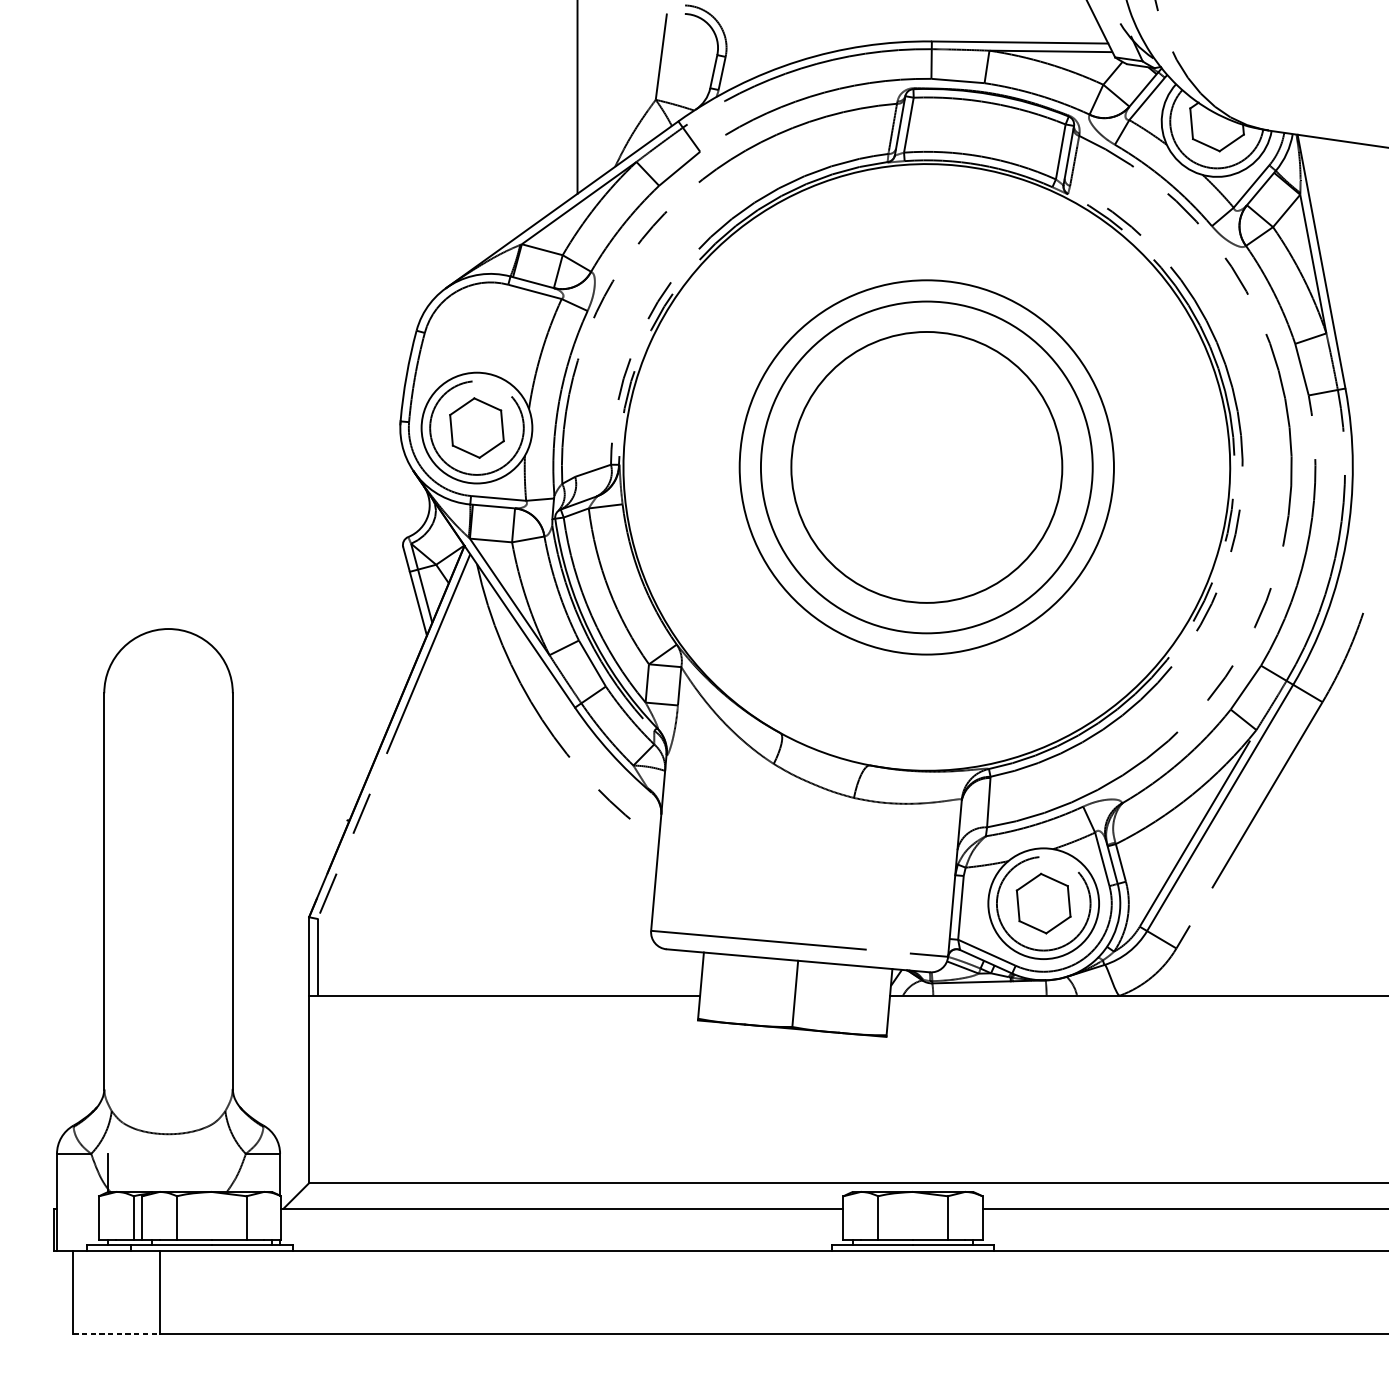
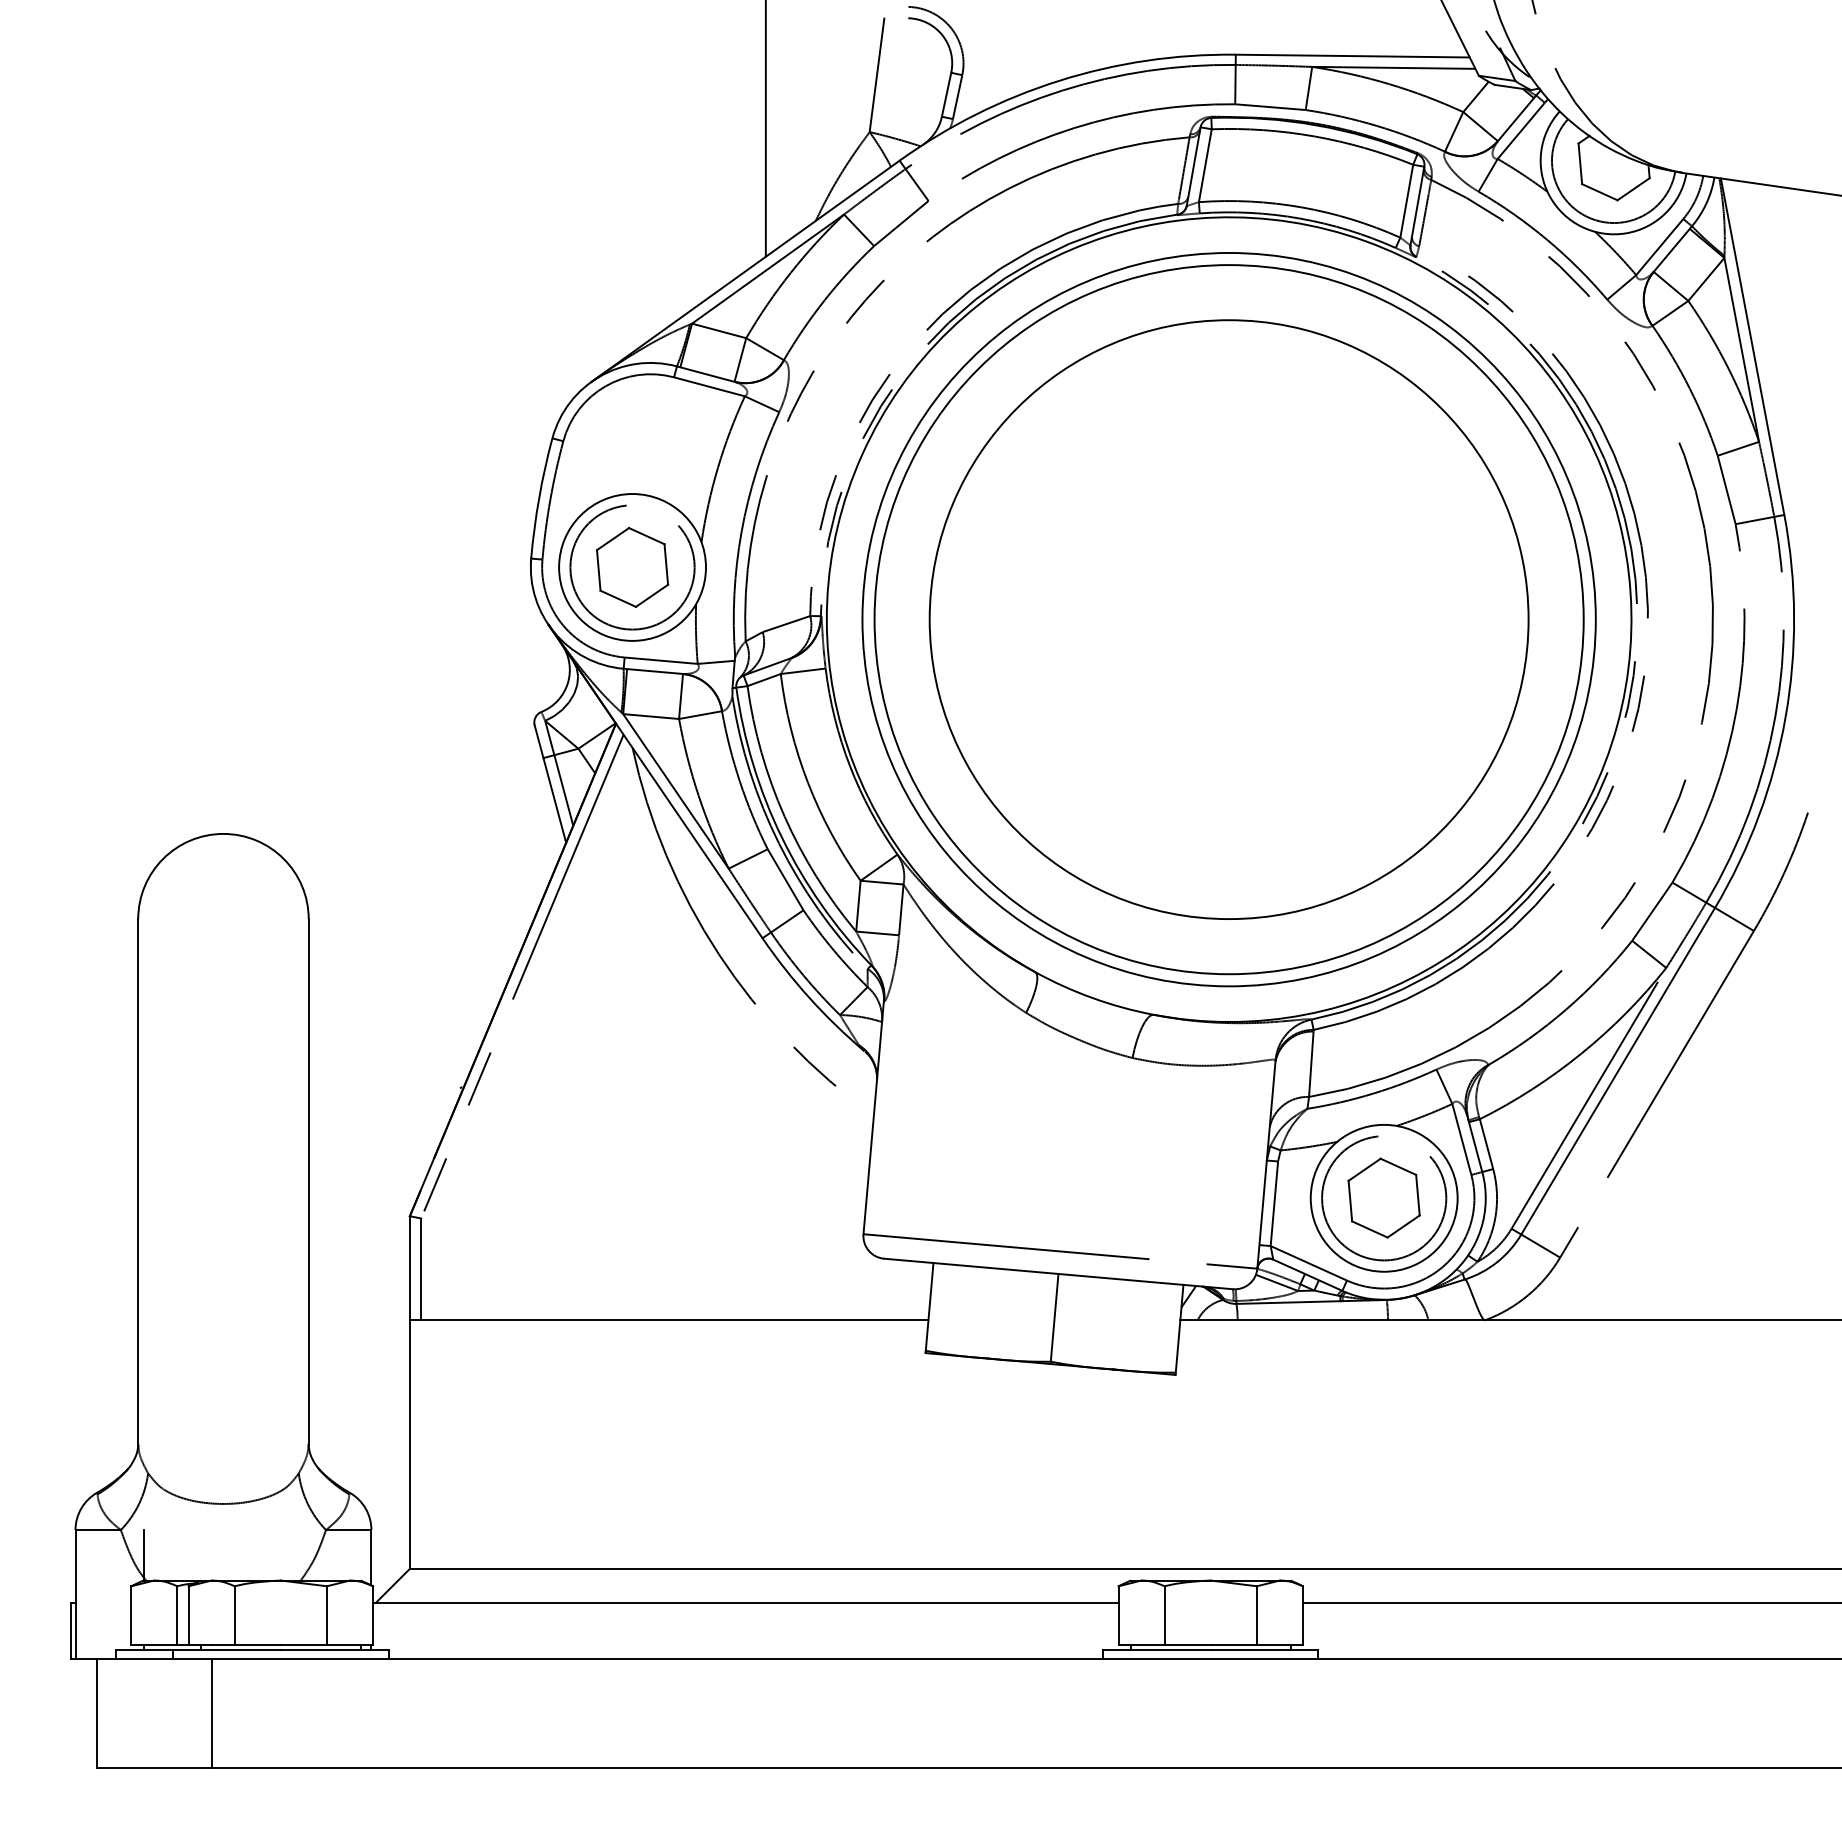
circle: (926, 467) -> (1228, 619), size x1.43
circle: (926, 467) -> (1228, 619), size x1.67
circle: (926, 467) -> (1228, 619), size x1.67
line: (117, 1333) -> (155, 1768), dashed -> solid

